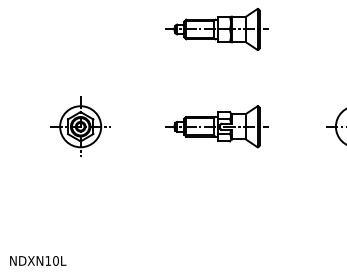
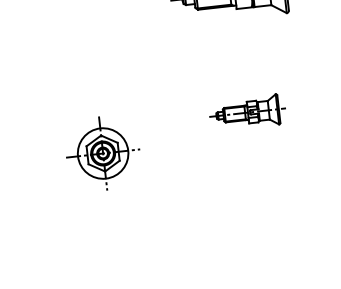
part: (80, 126) -> (102, 153), moved
part: (216, 126) -> (246, 112), size x0.6

